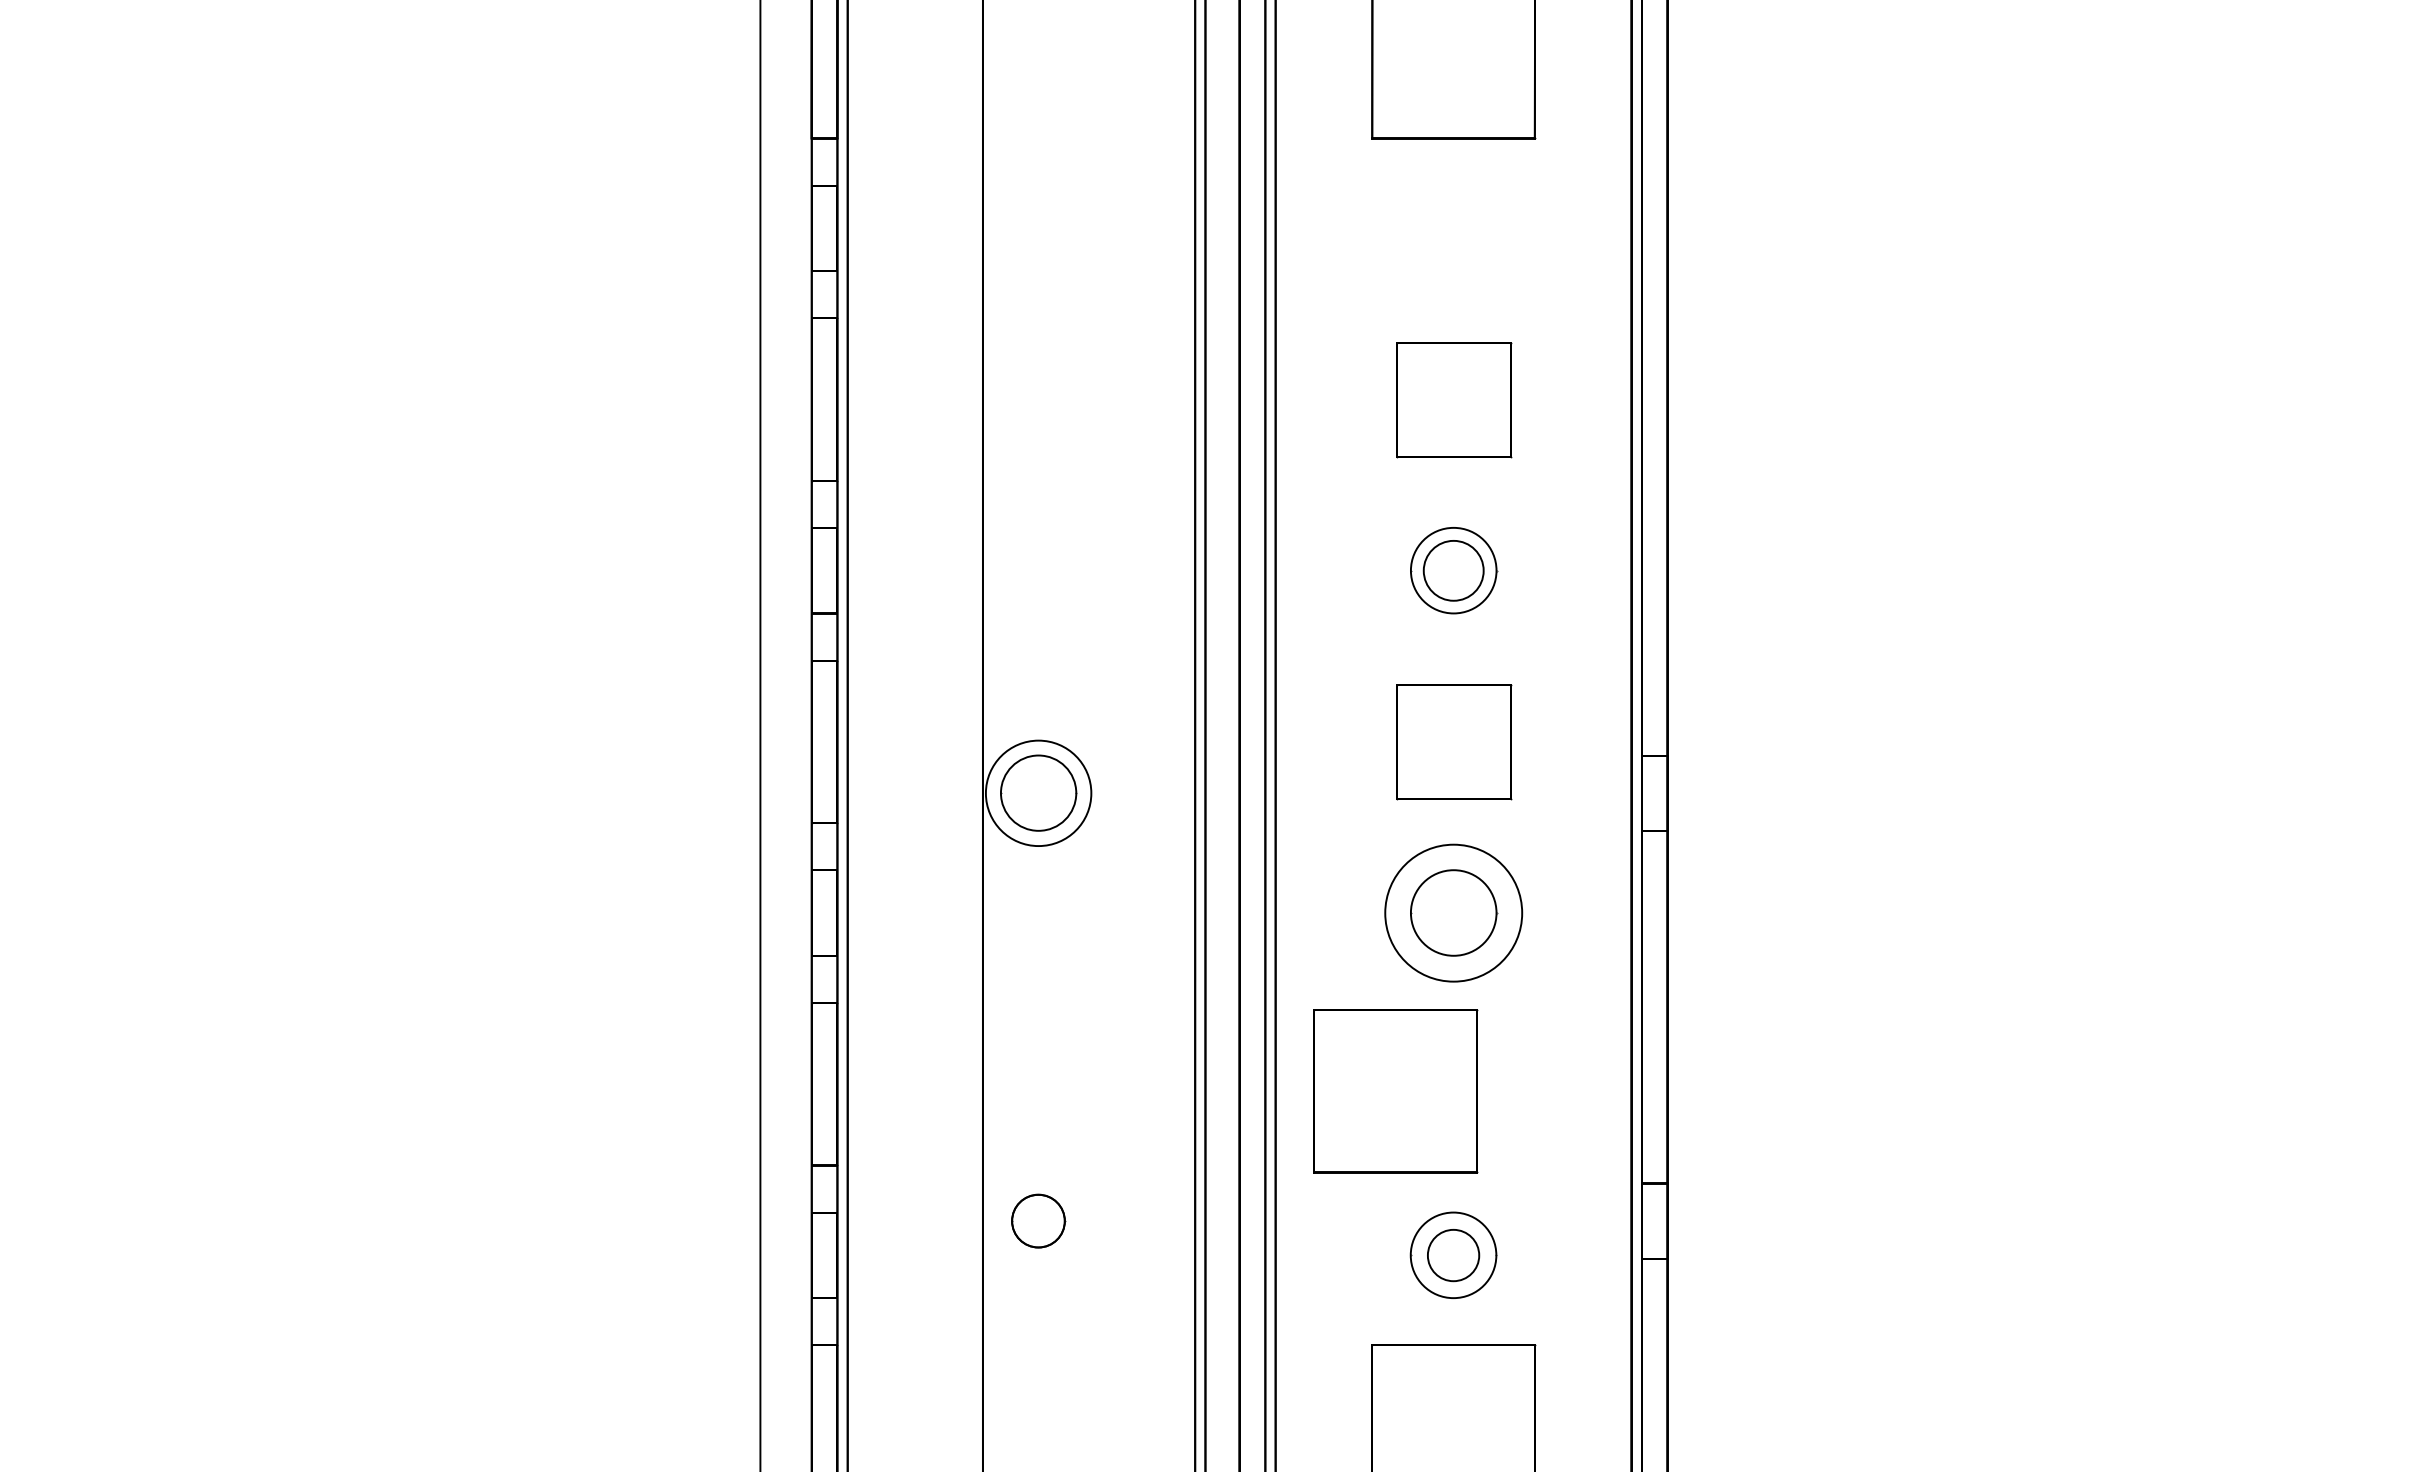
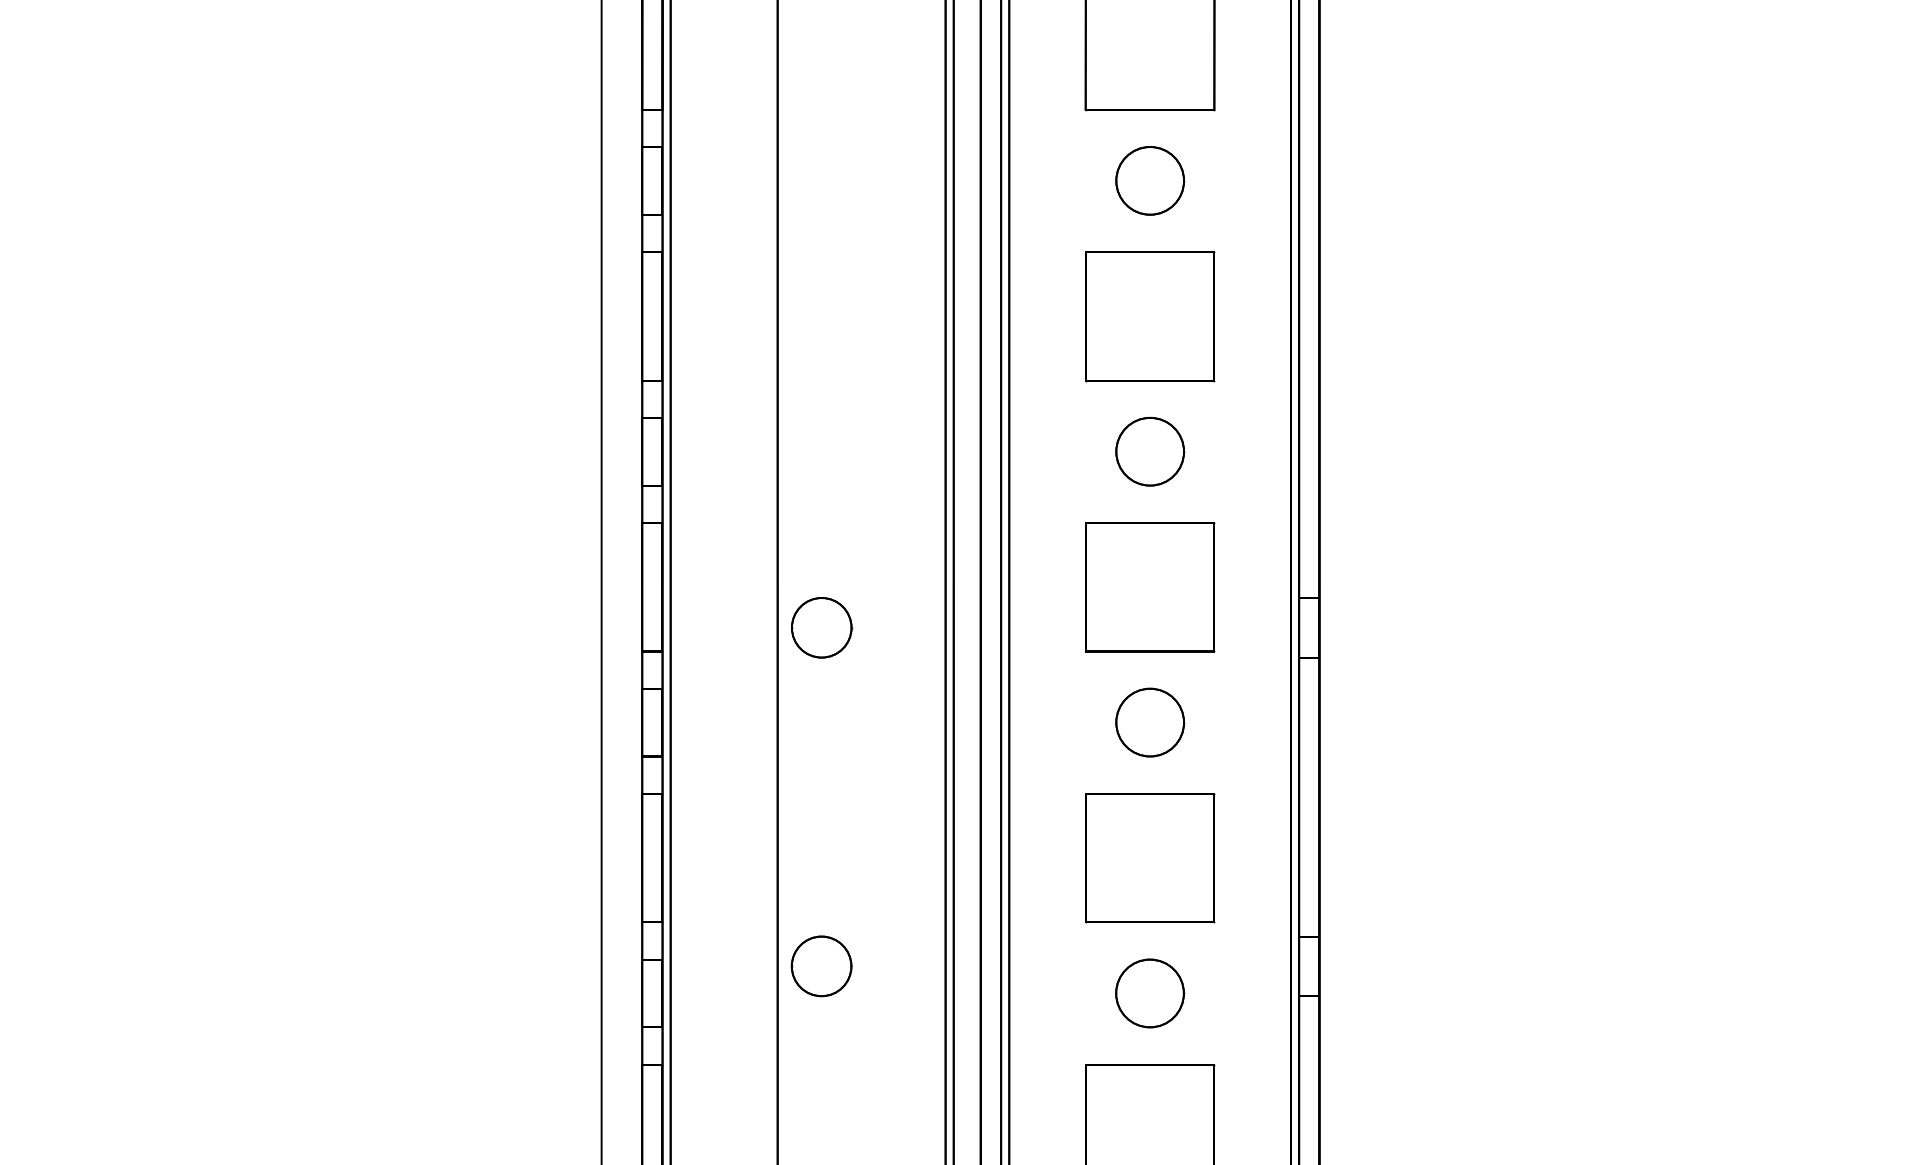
part: (1454, 228) -> (1150, 180), added
part: (1453, 399) -> (1149, 316), size x1.43
circle: (1453, 570) -> (1149, 451), size x1.43
part: (1453, 742) -> (1149, 587), size x1.43
circle: (1038, 793) -> (821, 627), size x0.71
circle: (1453, 912) -> (1149, 722), size x0.62
part: (1395, 1091) -> (1149, 858), moved
part: (1038, 1220) -> (821, 965), size x1.43
circle: (1453, 1255) -> (1149, 993), size x1.67

